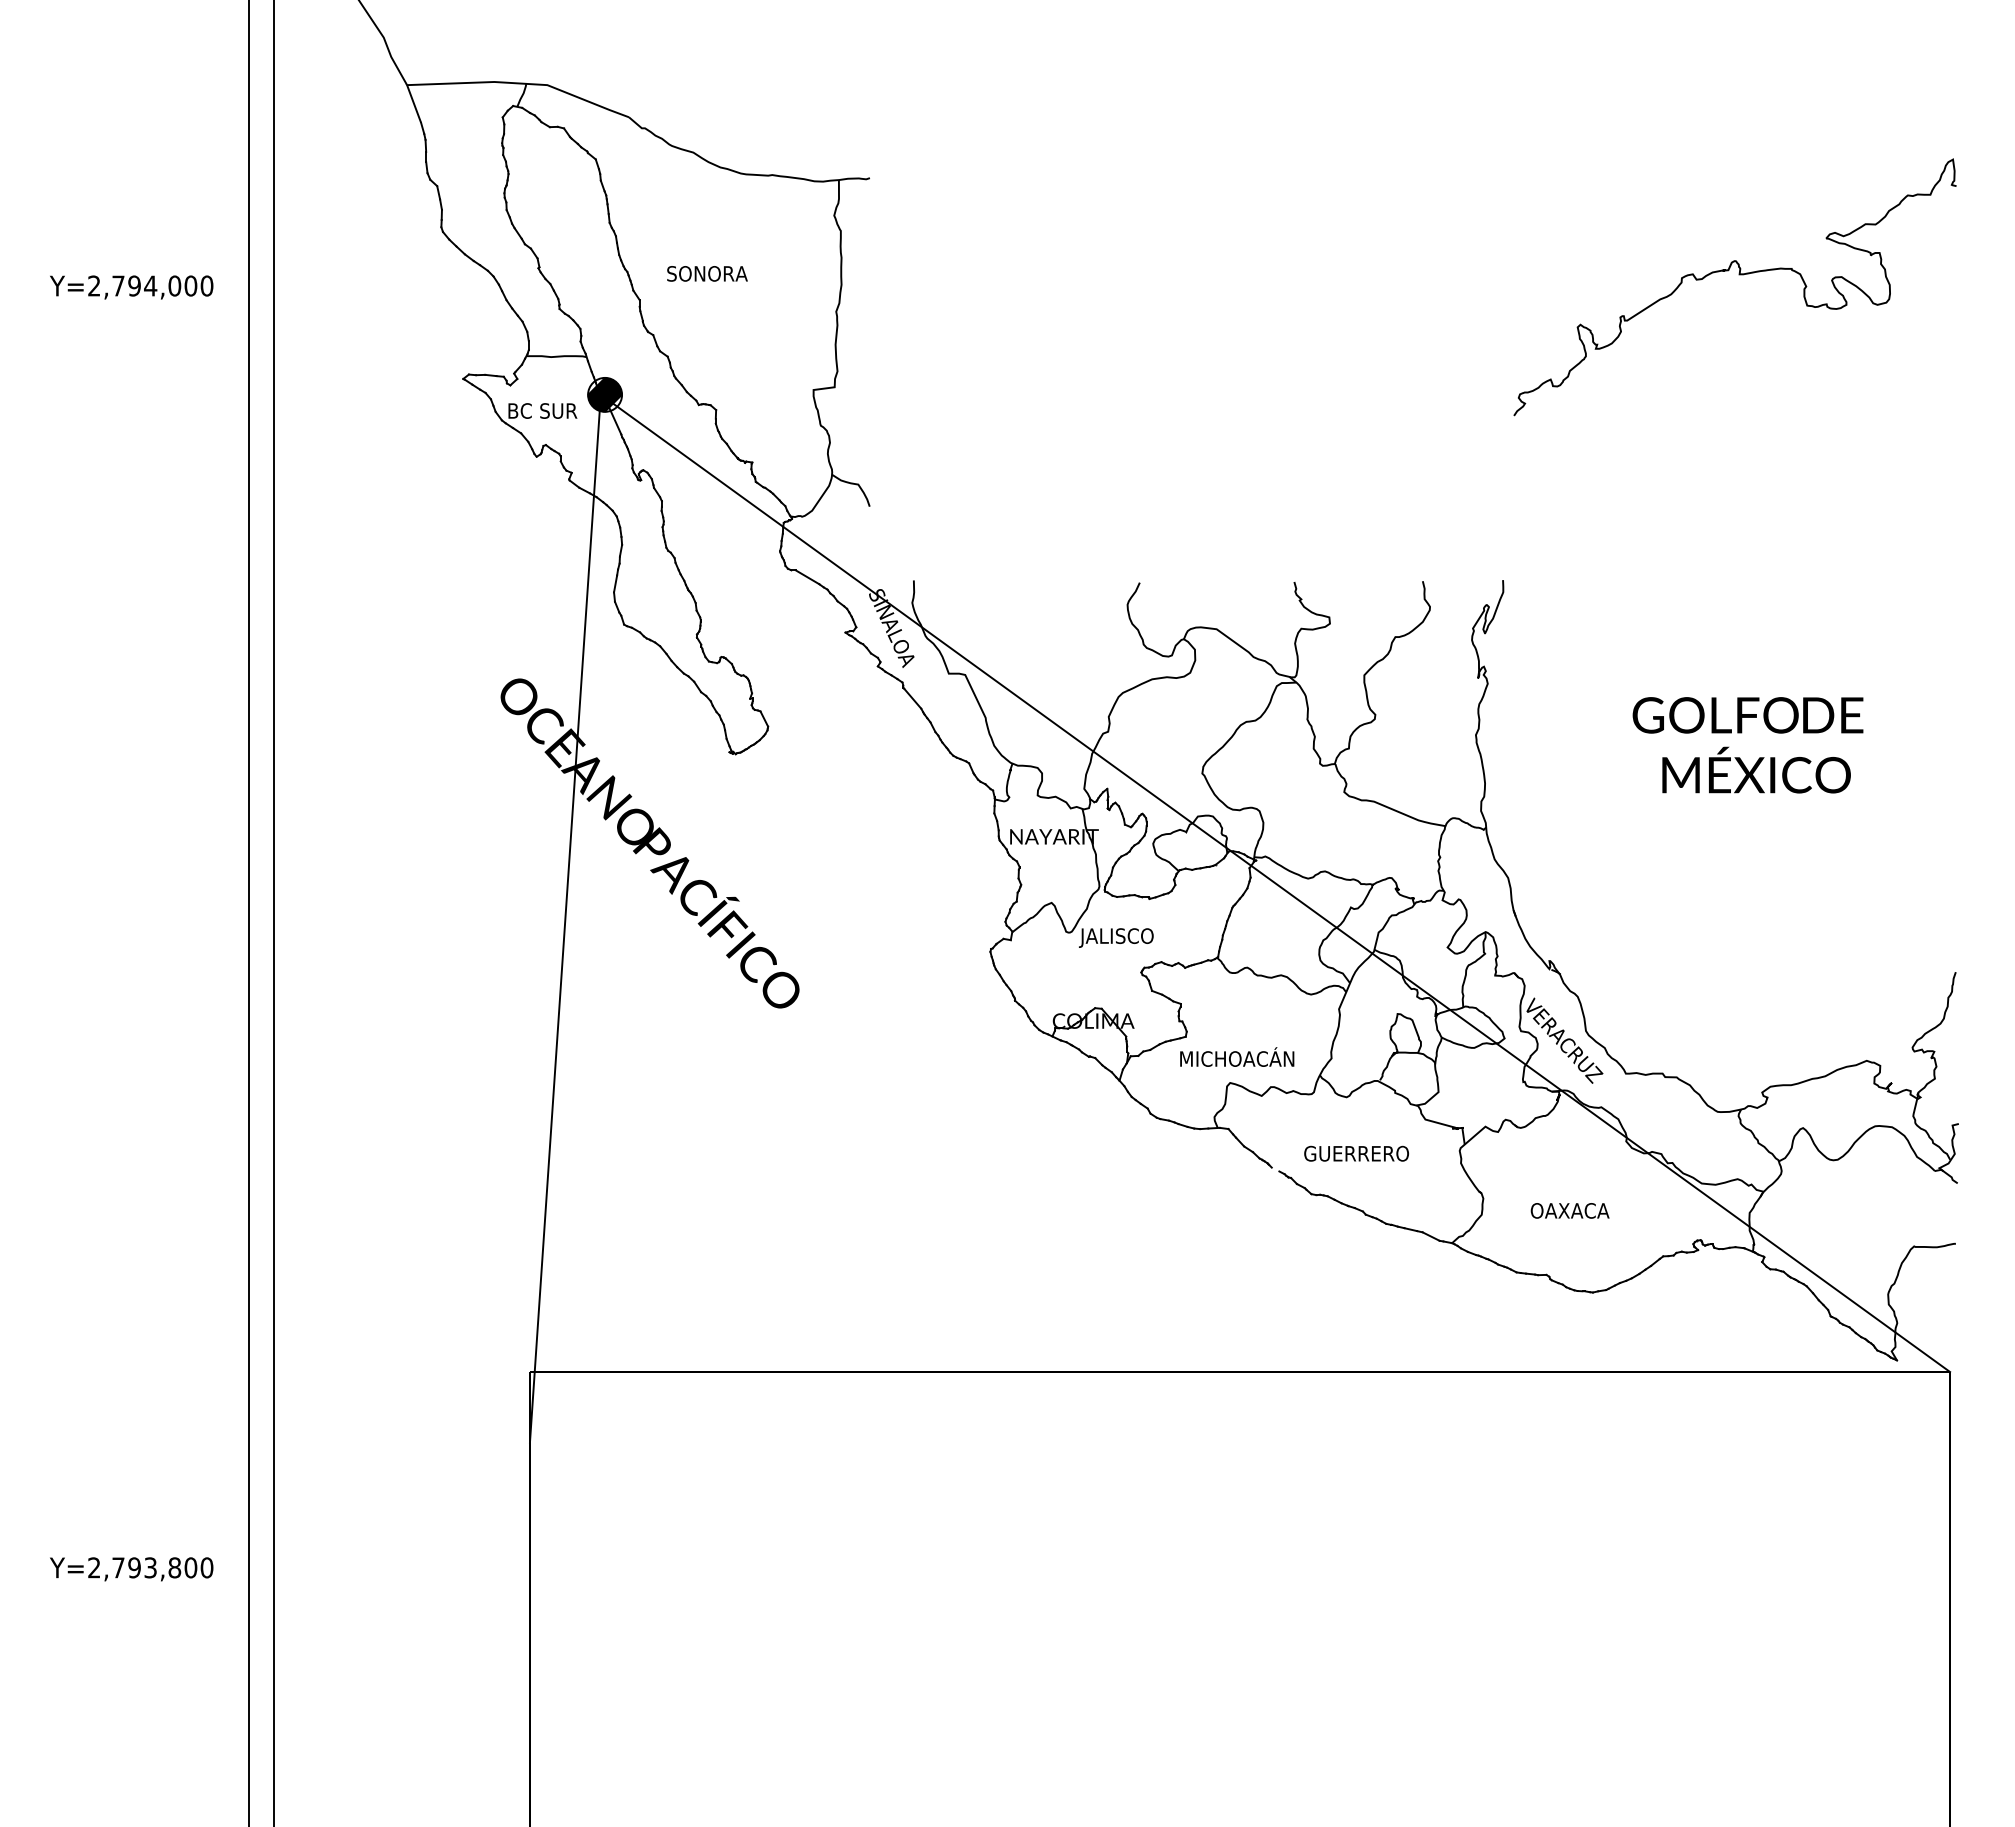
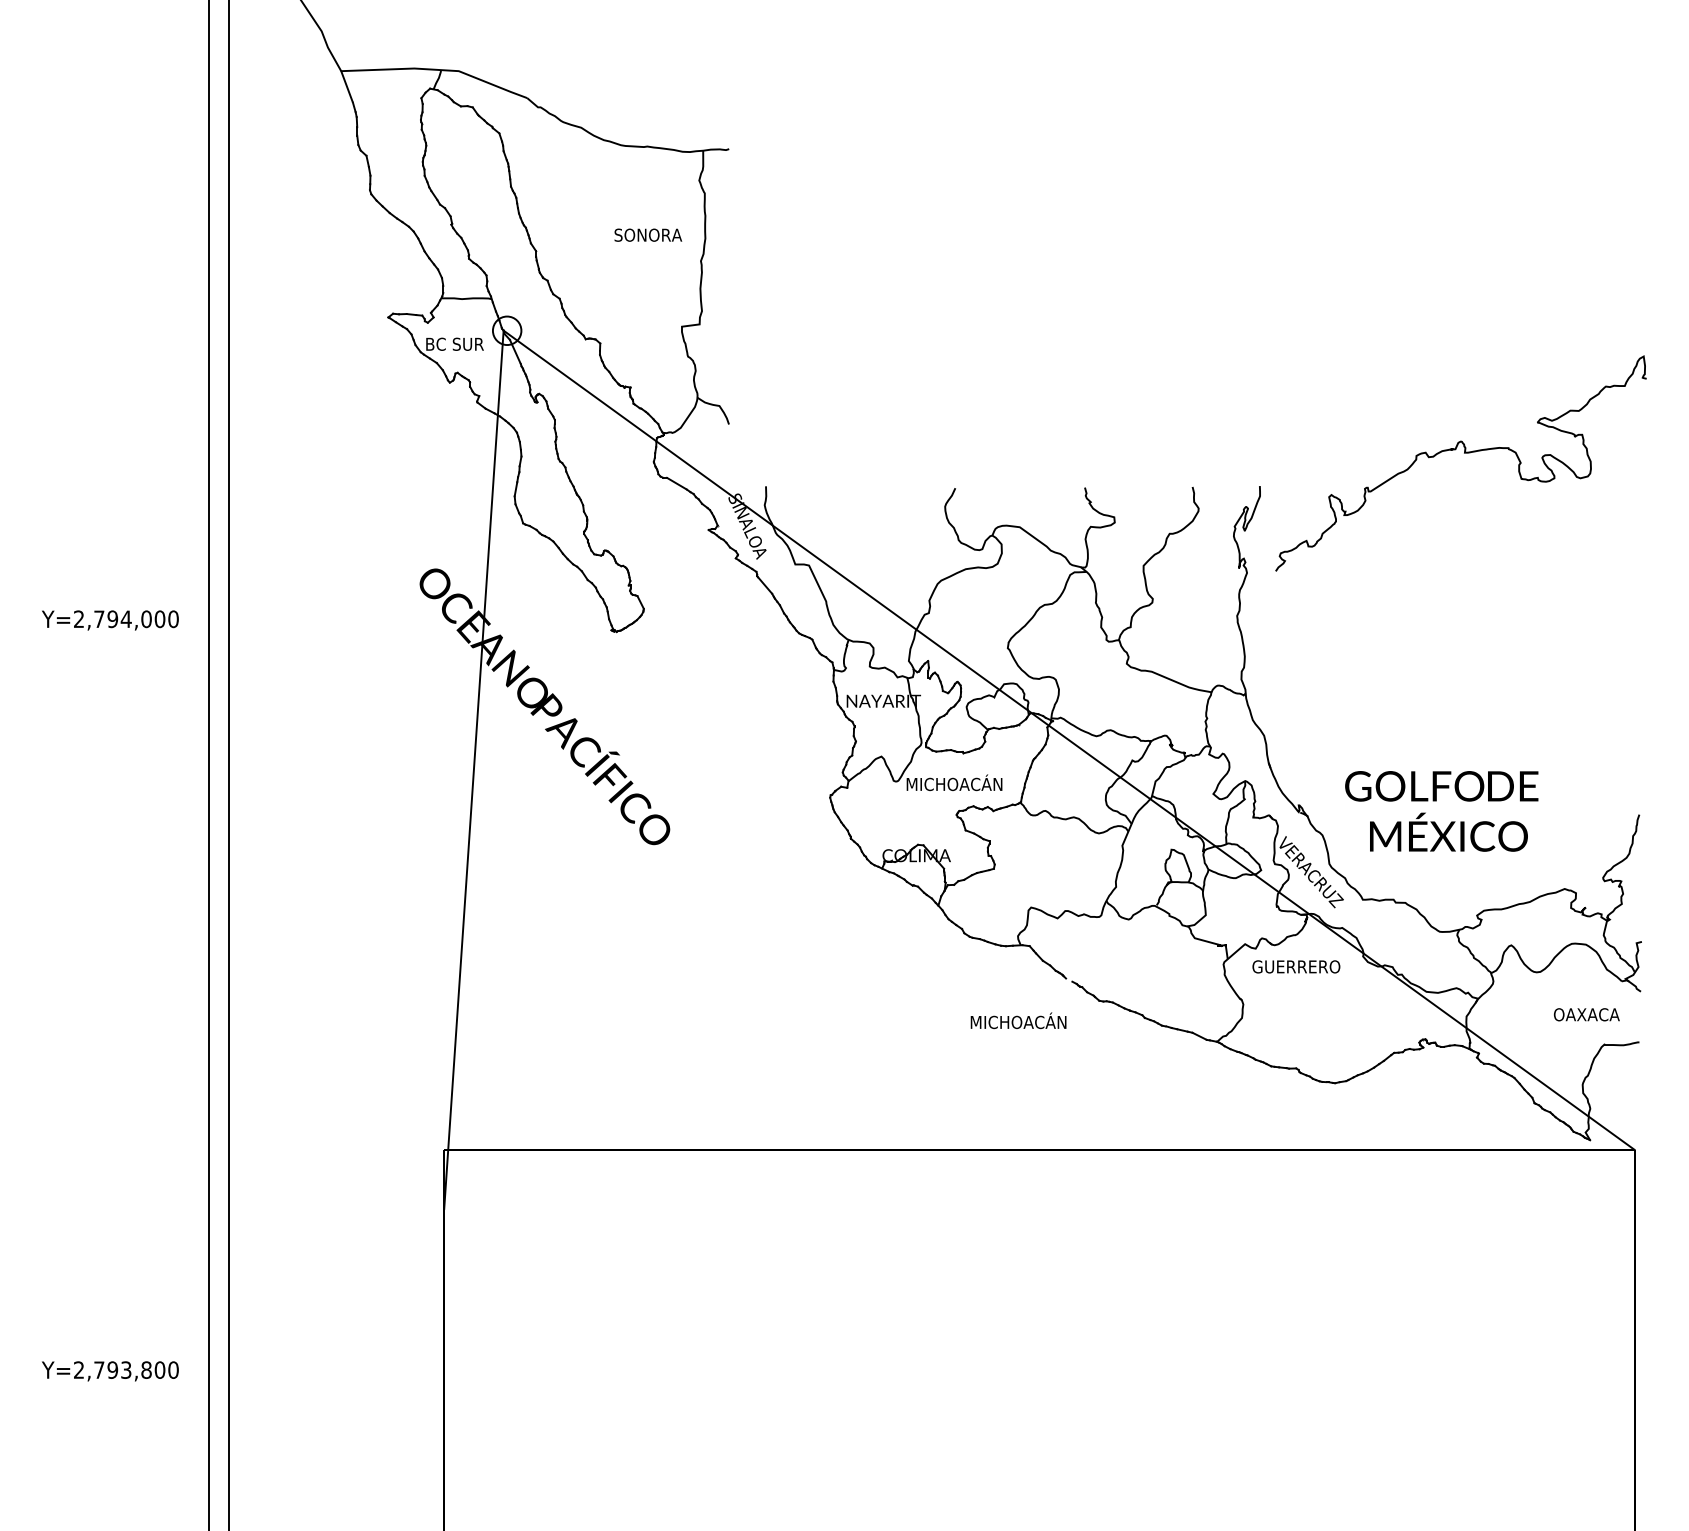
text: (707, 273) -> (648, 234), moved
curve: (1739, 275) -> (1464, 453), moved
text: (131, 287) -> (110, 620), moved
hatch: (605, 394) -> (507, 330), removed
text: (1747, 745) -> (1441, 811), moved
text: (1136, 935) -> (952, 783), JALISCO -> MICHOACÁN
text: (1237, 1056) -> (1018, 1020), moved
text: (1356, 1153) -> (1296, 966), moved
text: (1569, 1210) -> (1586, 1014), moved
text: (131, 1569) -> (110, 1371), moved

